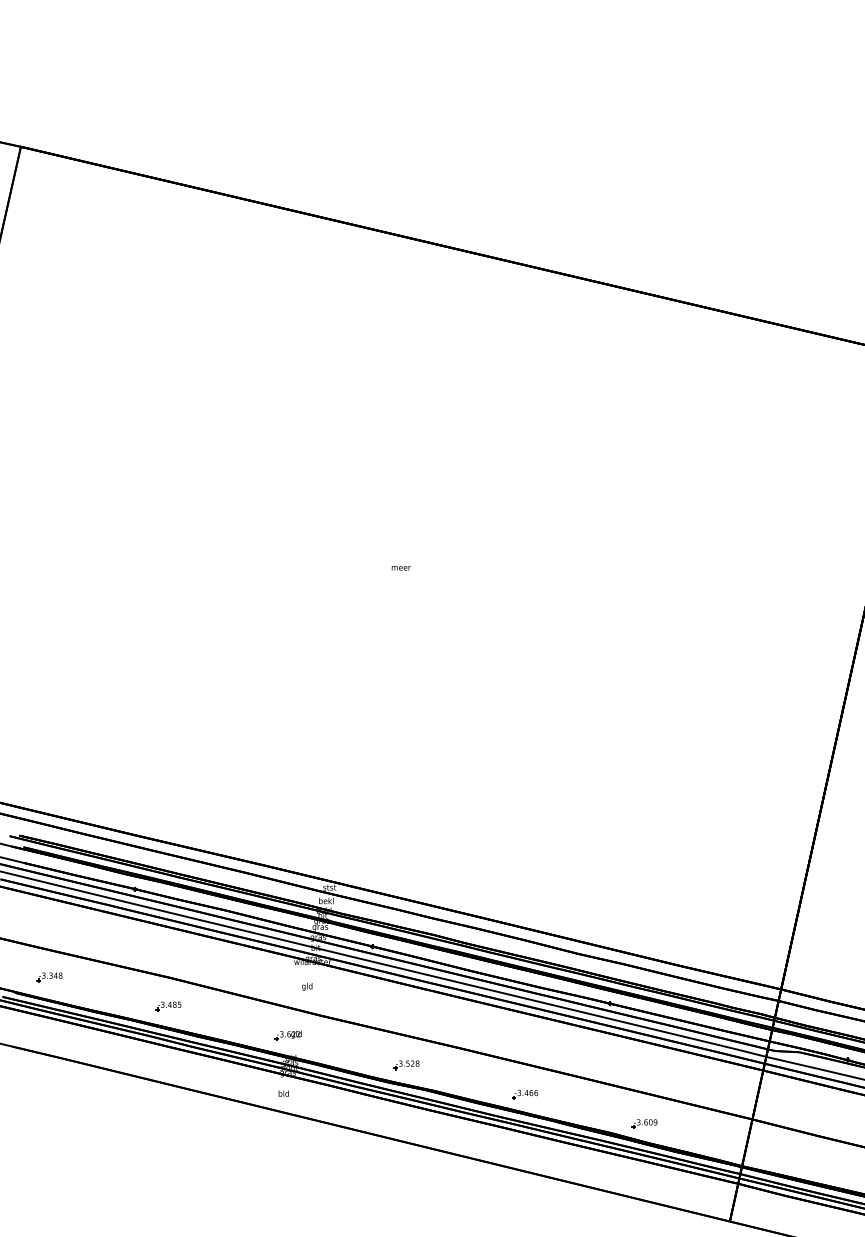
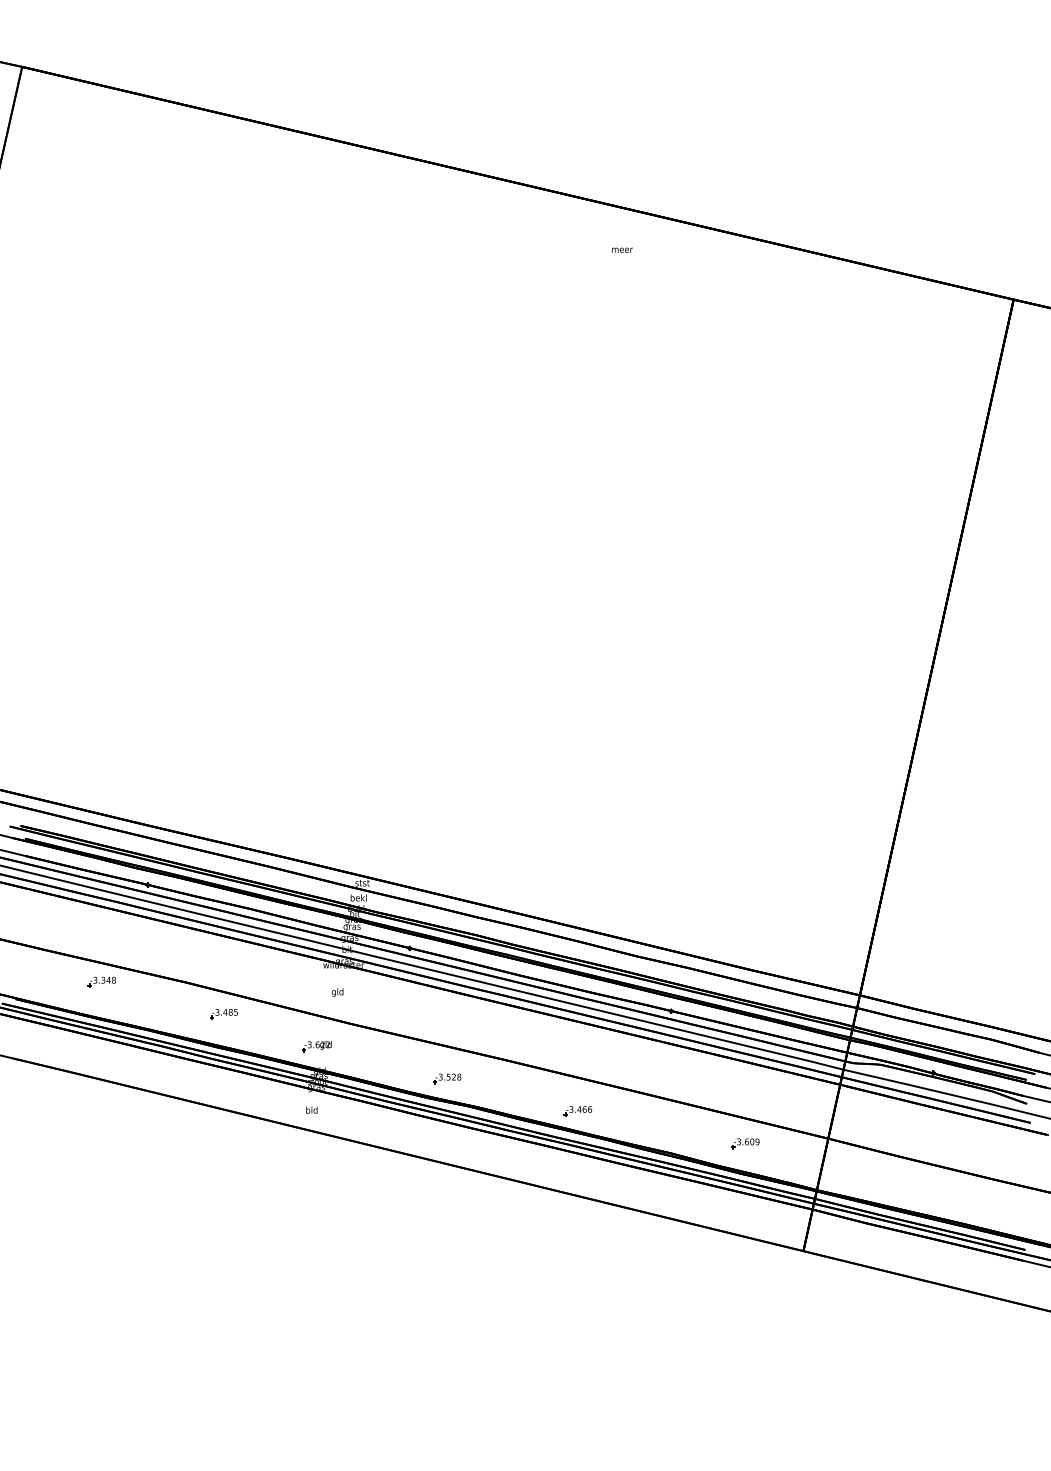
text: (401, 567) -> (622, 249), moved
part: (49, 976) -> (101, 981), moved
part: (168, 1006) -> (223, 1014), moved
part: (644, 1123) -> (745, 1143), moved

